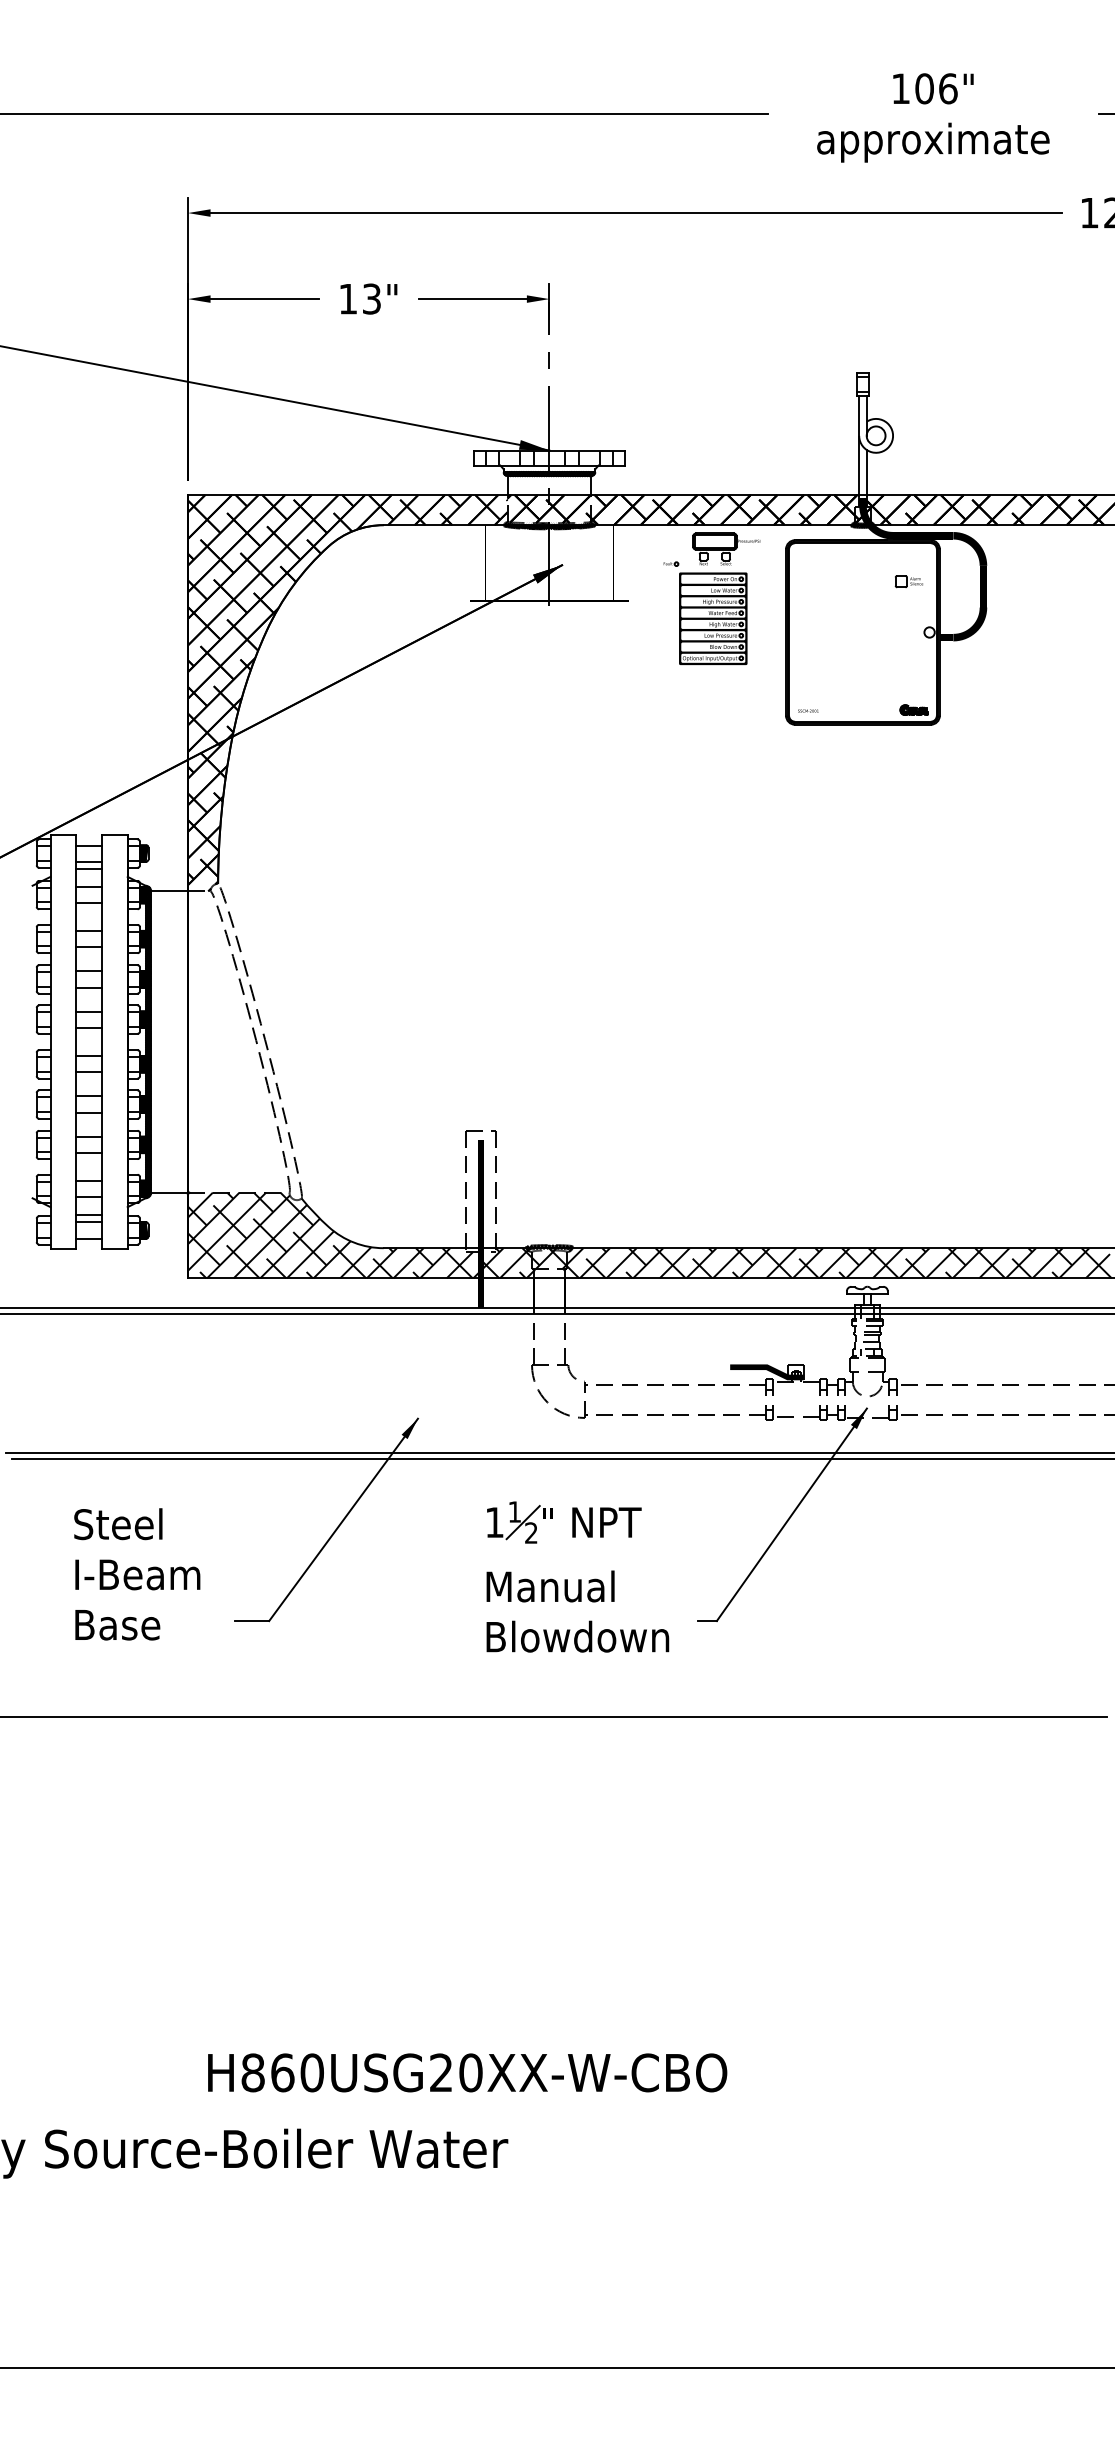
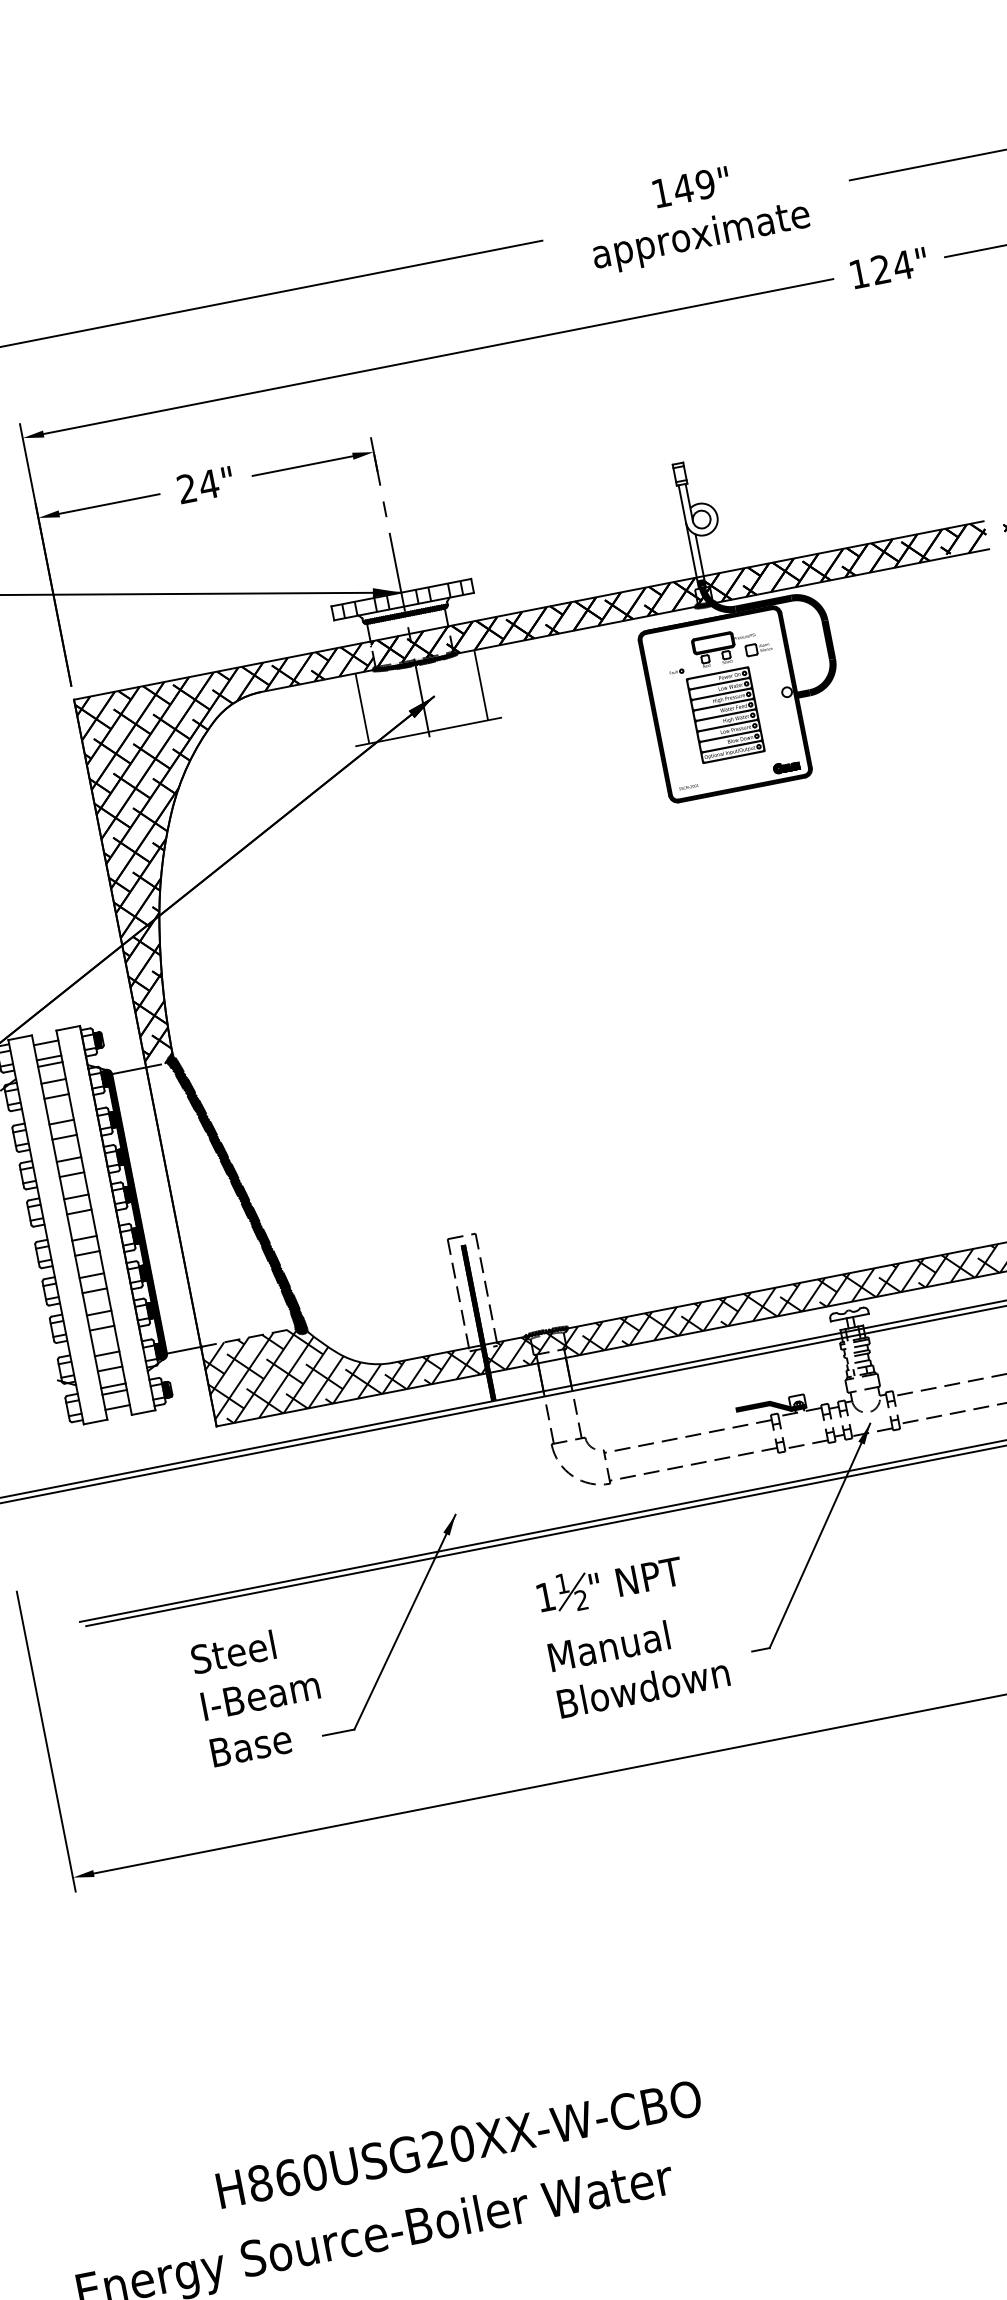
text: (935, 88) -> (693, 186), 106" -> 149"
text: (360, 298) -> (198, 486), 13" -> 24"
part: (711, 598) -> (720, 696), moved
hatch: (255, 1041) -> (236, 1194), added
text: (137, 1574) -> (260, 1695), moved
text: (467, 2072) -> (459, 2143), moved

